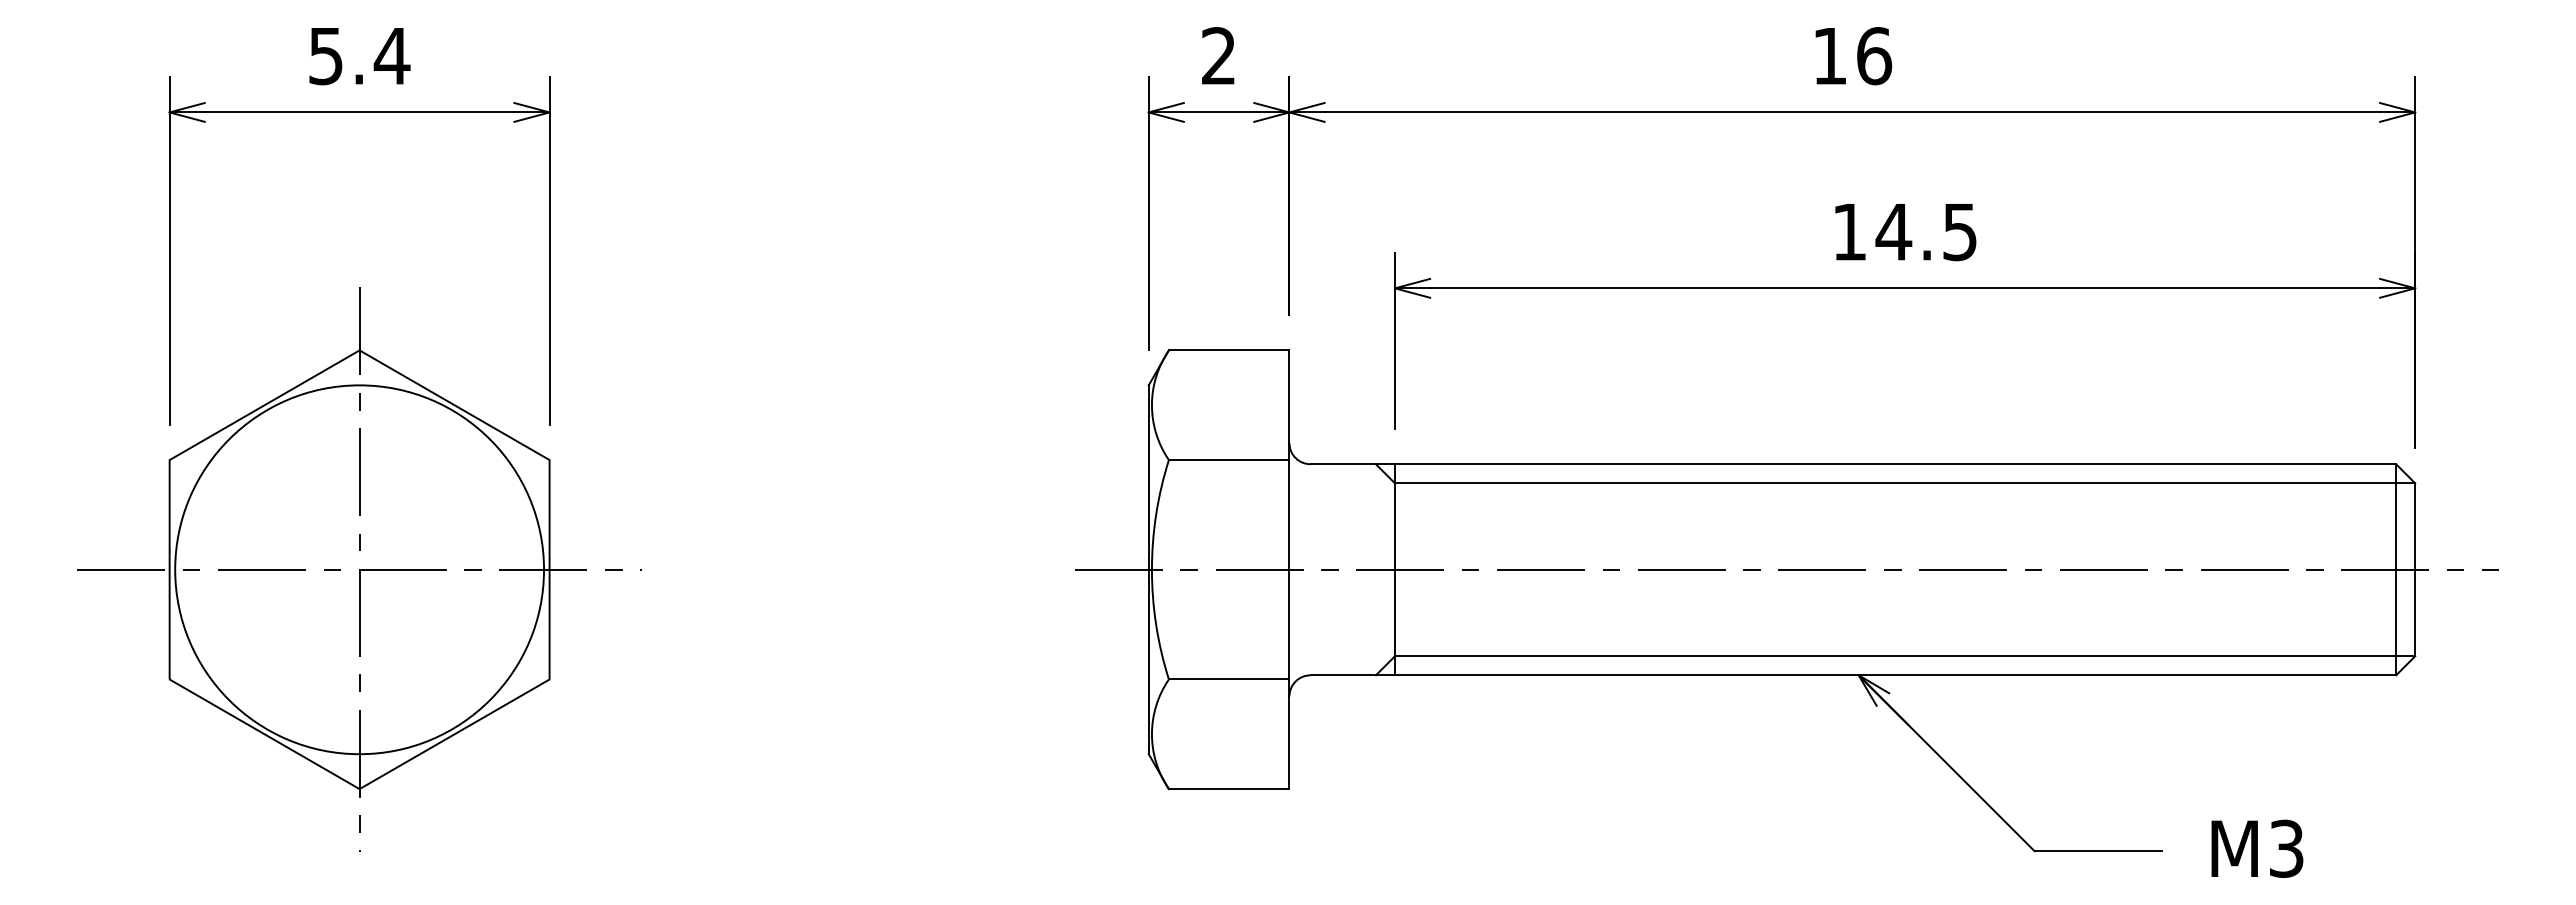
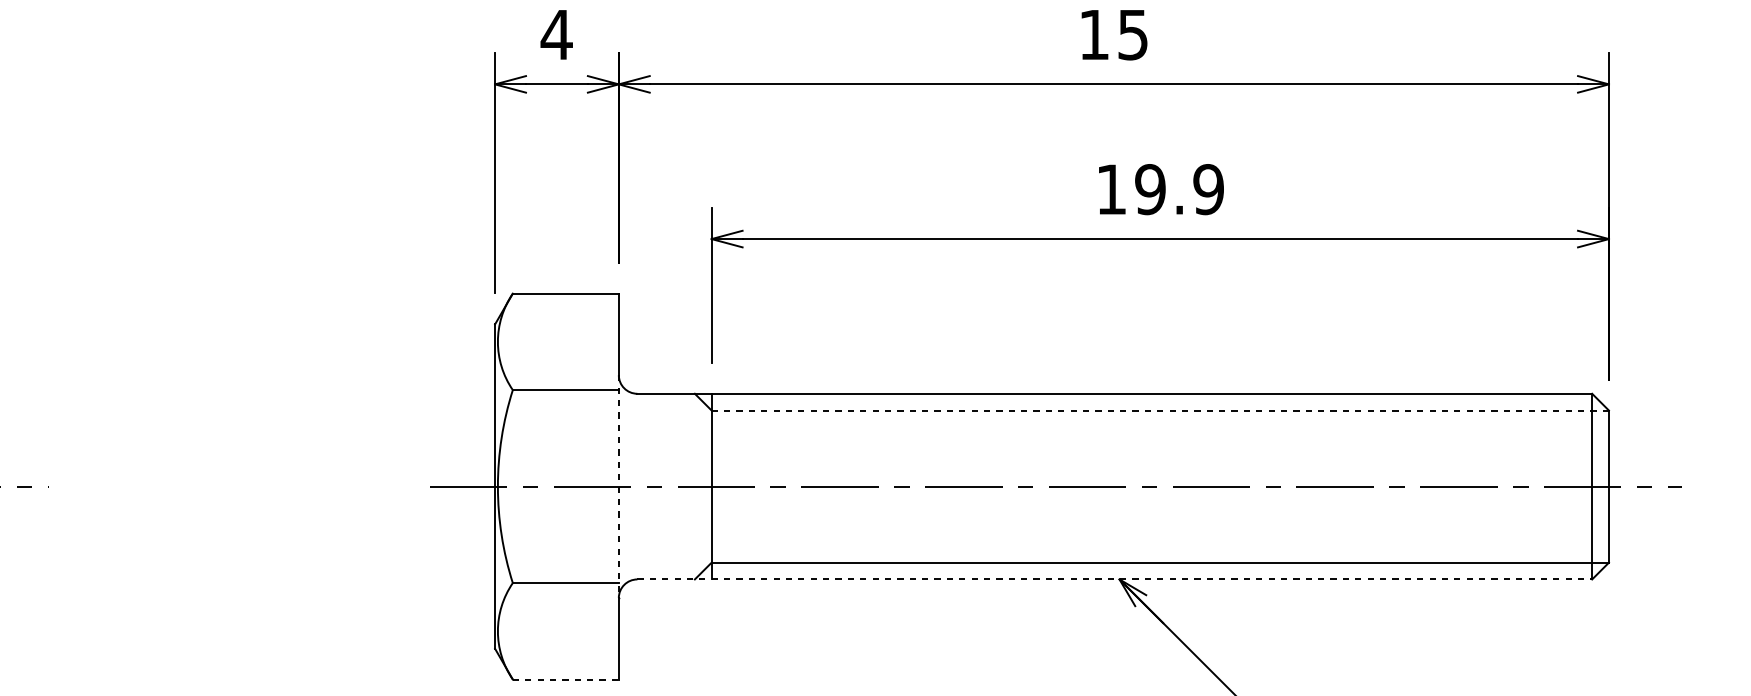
text: (1218, 55) -> (556, 34), 2 -> 4
text: (1874, 56) -> (1133, 35), 16 -> 15
text: (1926, 232) -> (1179, 189), 14.5 -> 19.9
line: (1905, 483) -> (1160, 410), solid -> dashed
line: (1289, 569) -> (618, 486), solid -> dashed
line: (1853, 675) -> (1114, 579), solid -> dashed
line: (1229, 789) -> (566, 679), solid -> dashed

